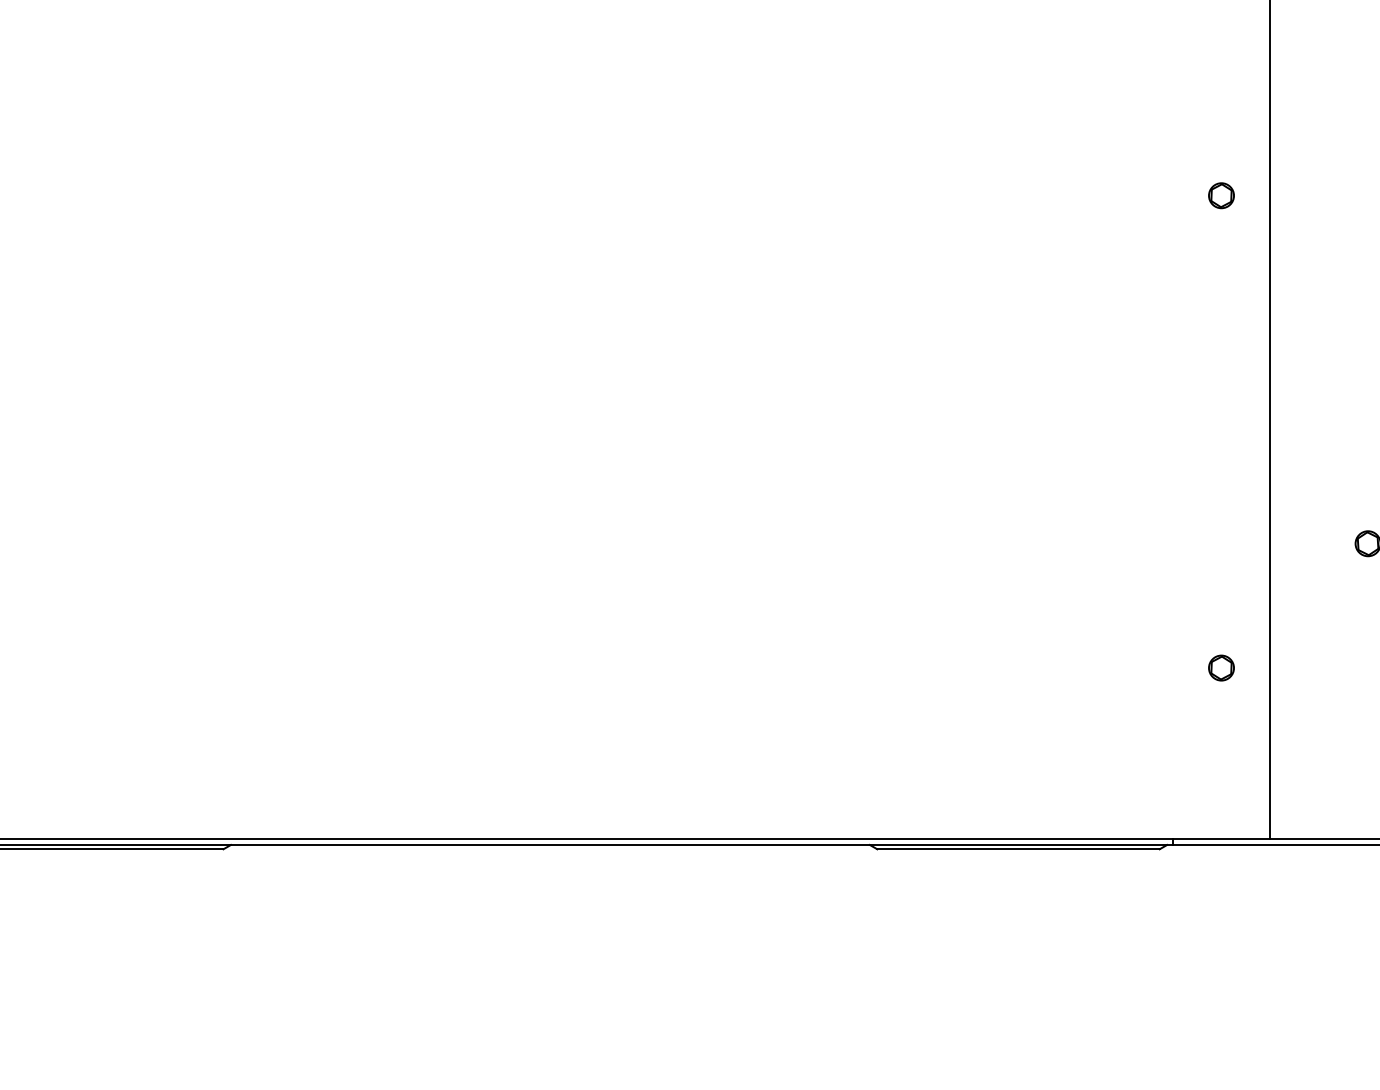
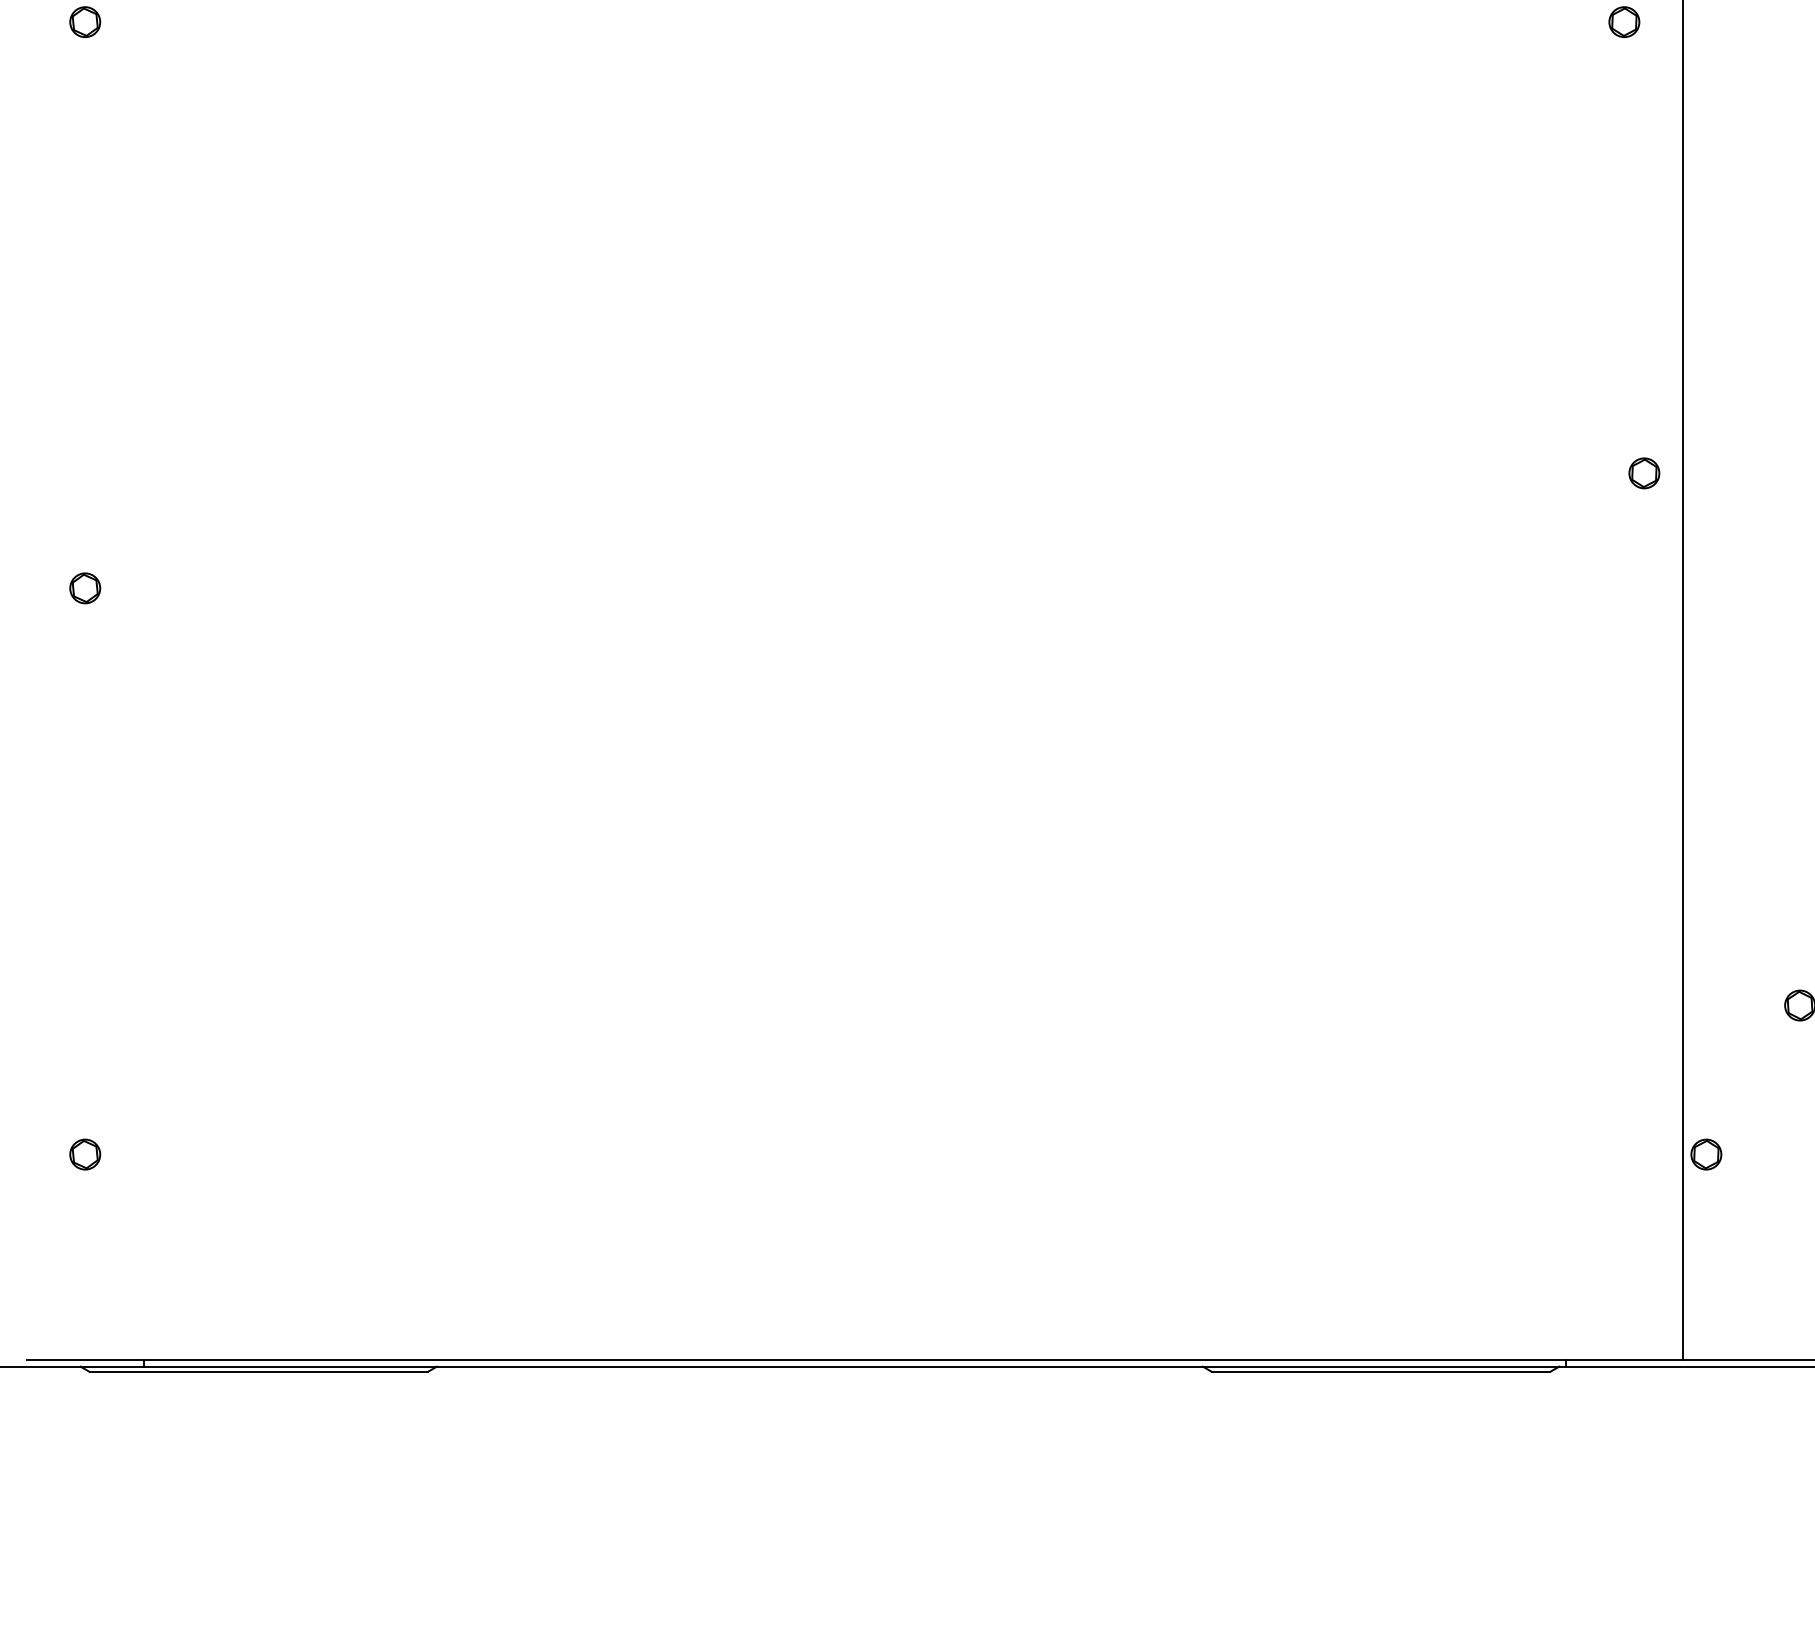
part: (1221, 195) -> (1644, 473), moved
part: (1221, 668) -> (1706, 1154), moved

